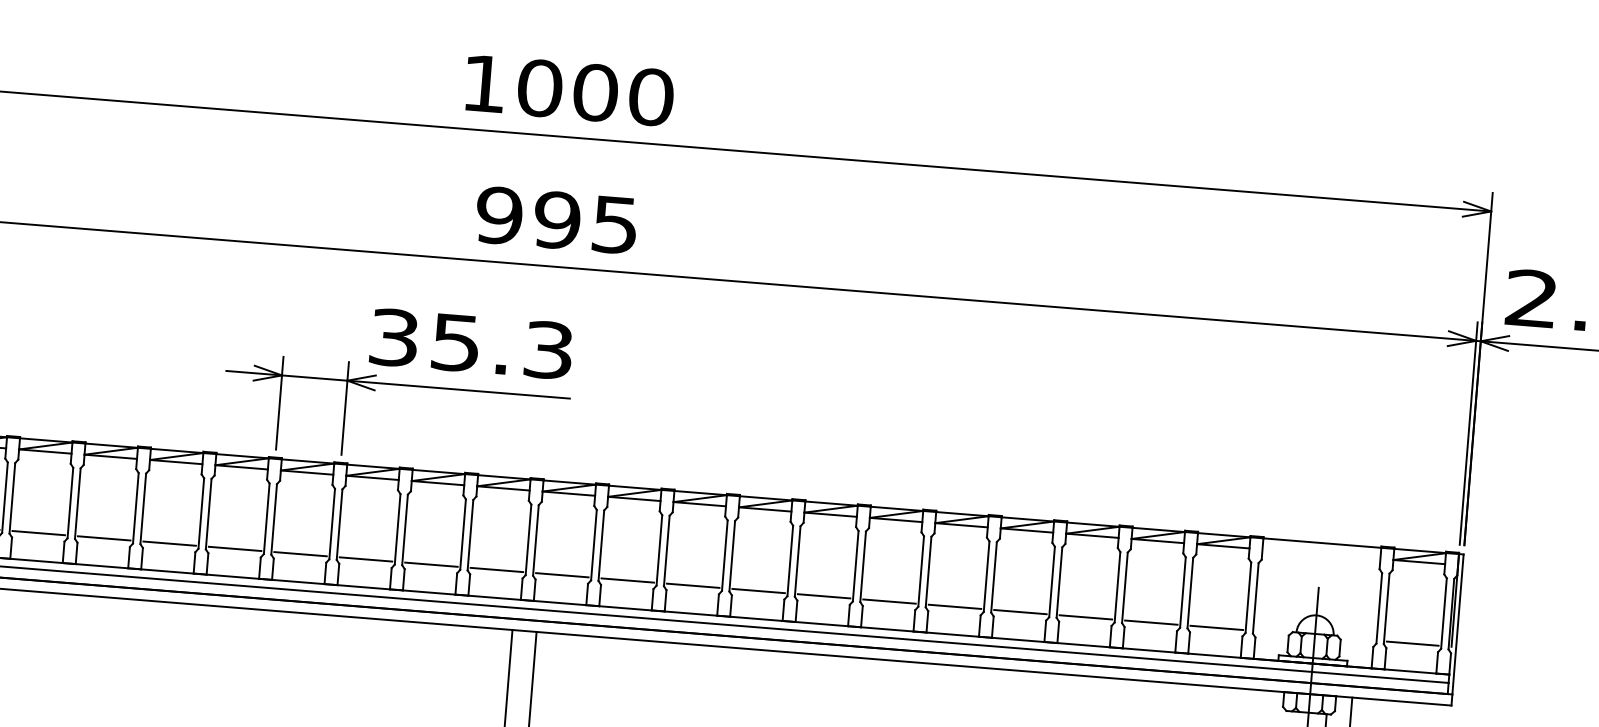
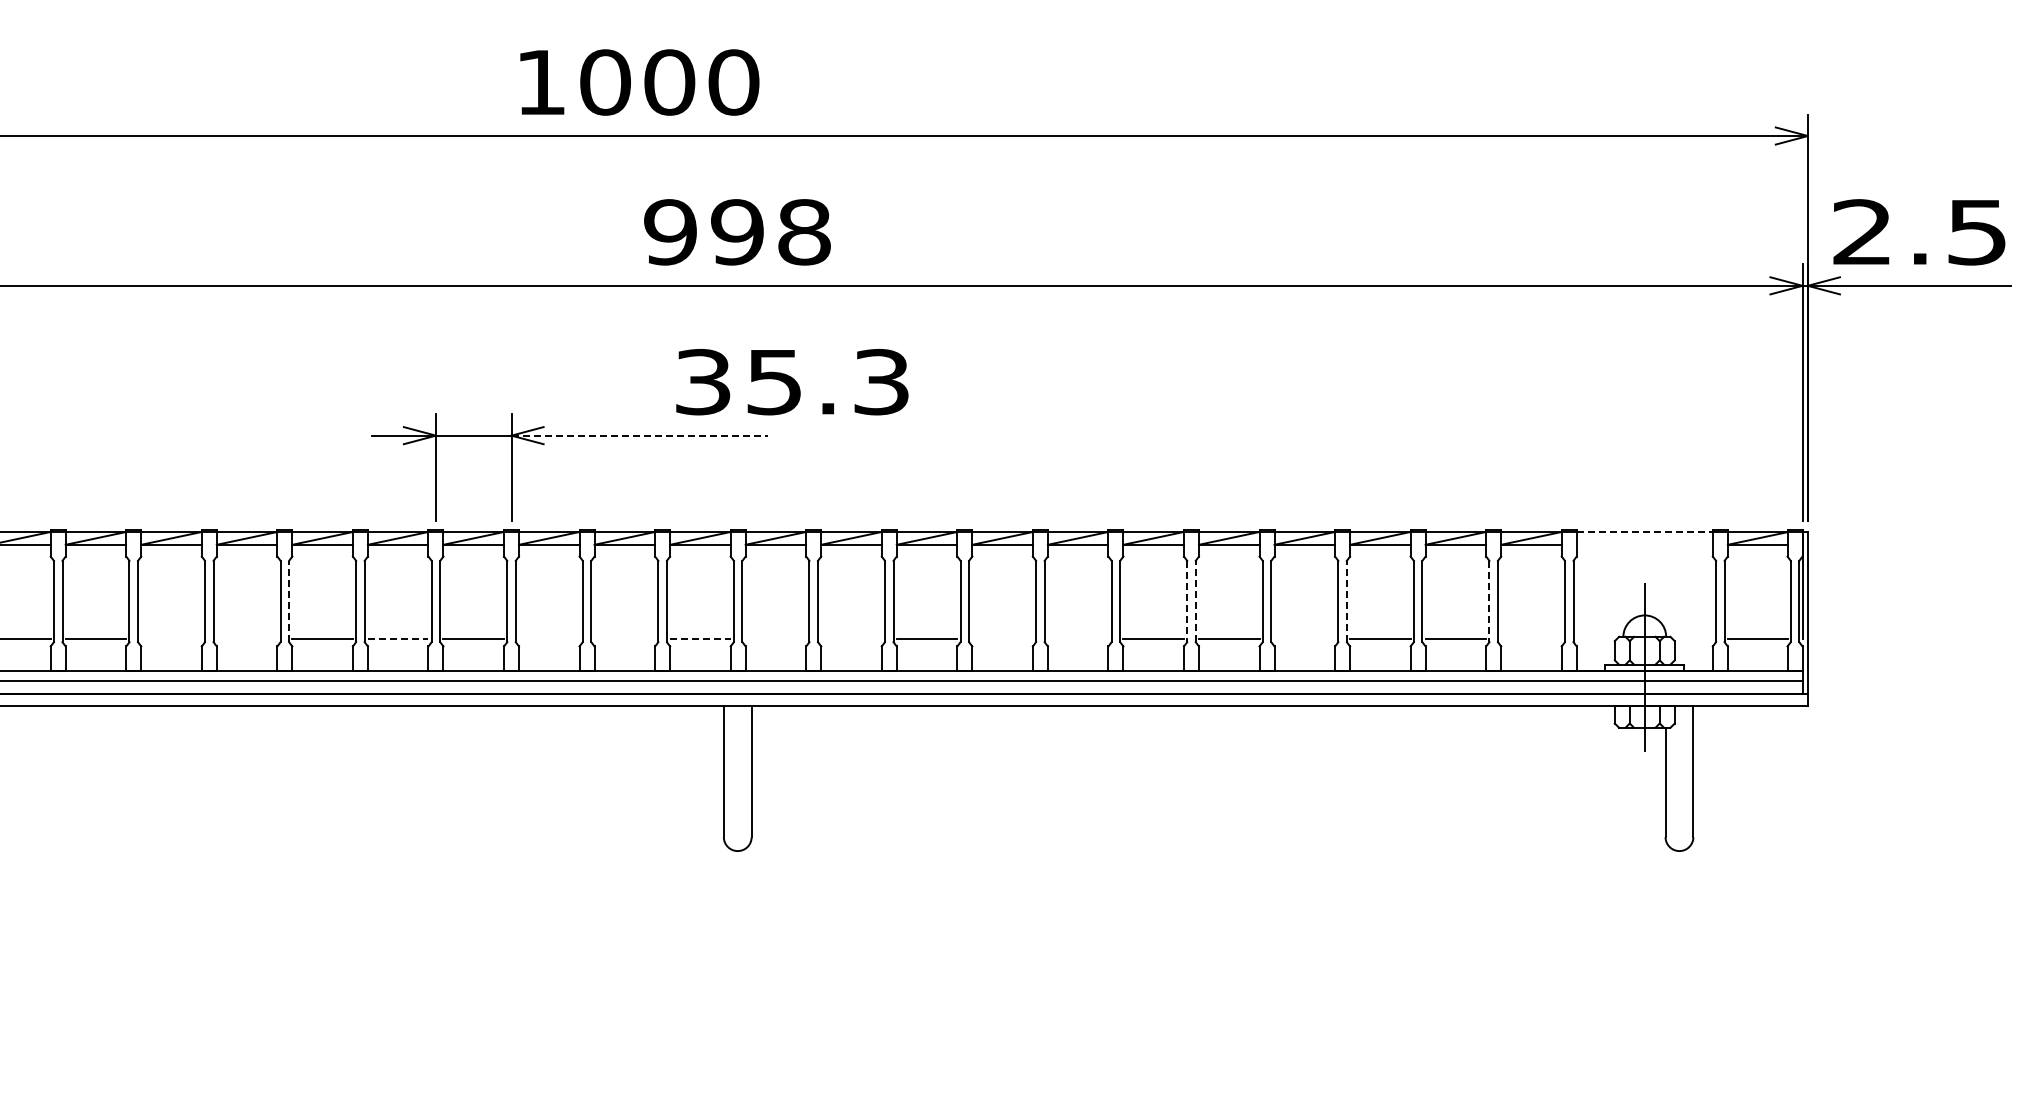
text: (569, 90) -> (639, 82), moved
text: (615, 225) -> (804, 232), 995 -> 998
text: (471, 344) -> (792, 382), moved
line: (459, 389) -> (640, 435), solid -> dashed
line: (143, 508) -> (289, 601), solid -> dashed
line: (38, 532) -> (171, 638), removed
line: (103, 537) -> (246, 638), removed
line: (1323, 542) -> (1645, 531), solid -> dashed
line: (235, 548) -> (398, 638), solid -> dashed
line: (366, 559) -> (549, 638), removed
line: (431, 564) -> (624, 638), removed
line: (497, 569) -> (700, 638), solid -> dashed
line: (921, 571) -> (1187, 601), solid -> dashed
line: (928, 572) -> (1195, 601), solid -> dashed
line: (561, 574) -> (775, 638), removed
line: (627, 580) -> (851, 638), removed
line: (1059, 582) -> (1346, 601), solid -> dashed
line: (758, 590) -> (1002, 638), removed
line: (1183, 592) -> (1489, 601), solid -> dashed
line: (823, 595) -> (1077, 638), removed
line: (1020, 611) -> (1304, 638), removed
line: (1216, 627) -> (1531, 638), removed

